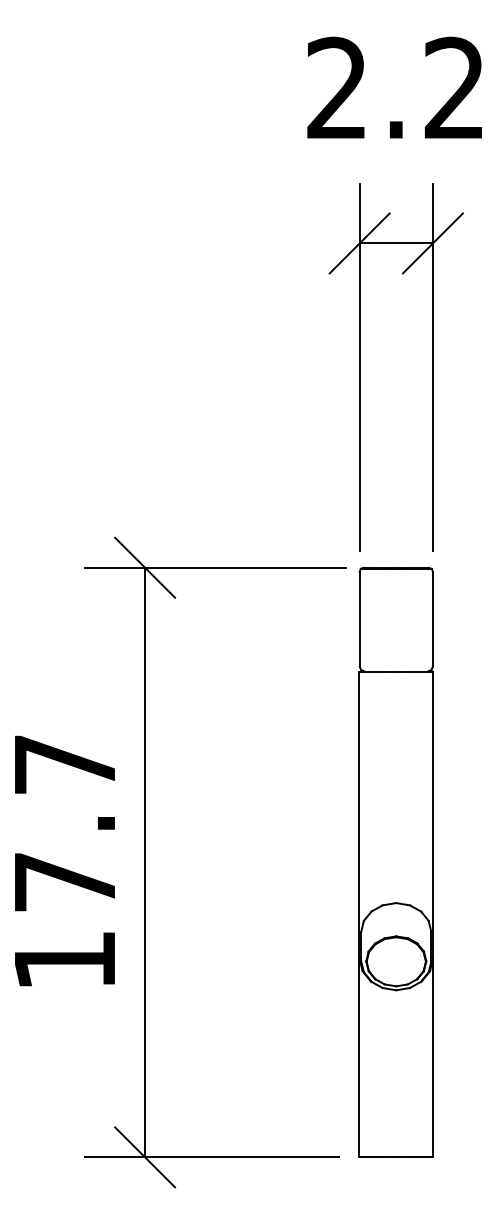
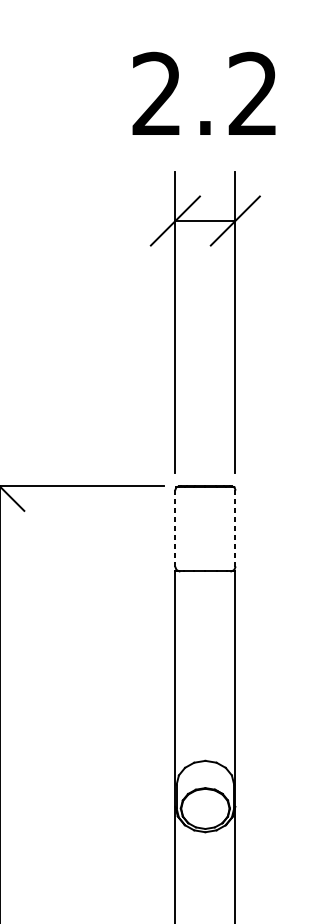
line: (359, 619) -> (175, 528), solid -> dashed
line: (432, 619) -> (235, 528), solid -> dashed

